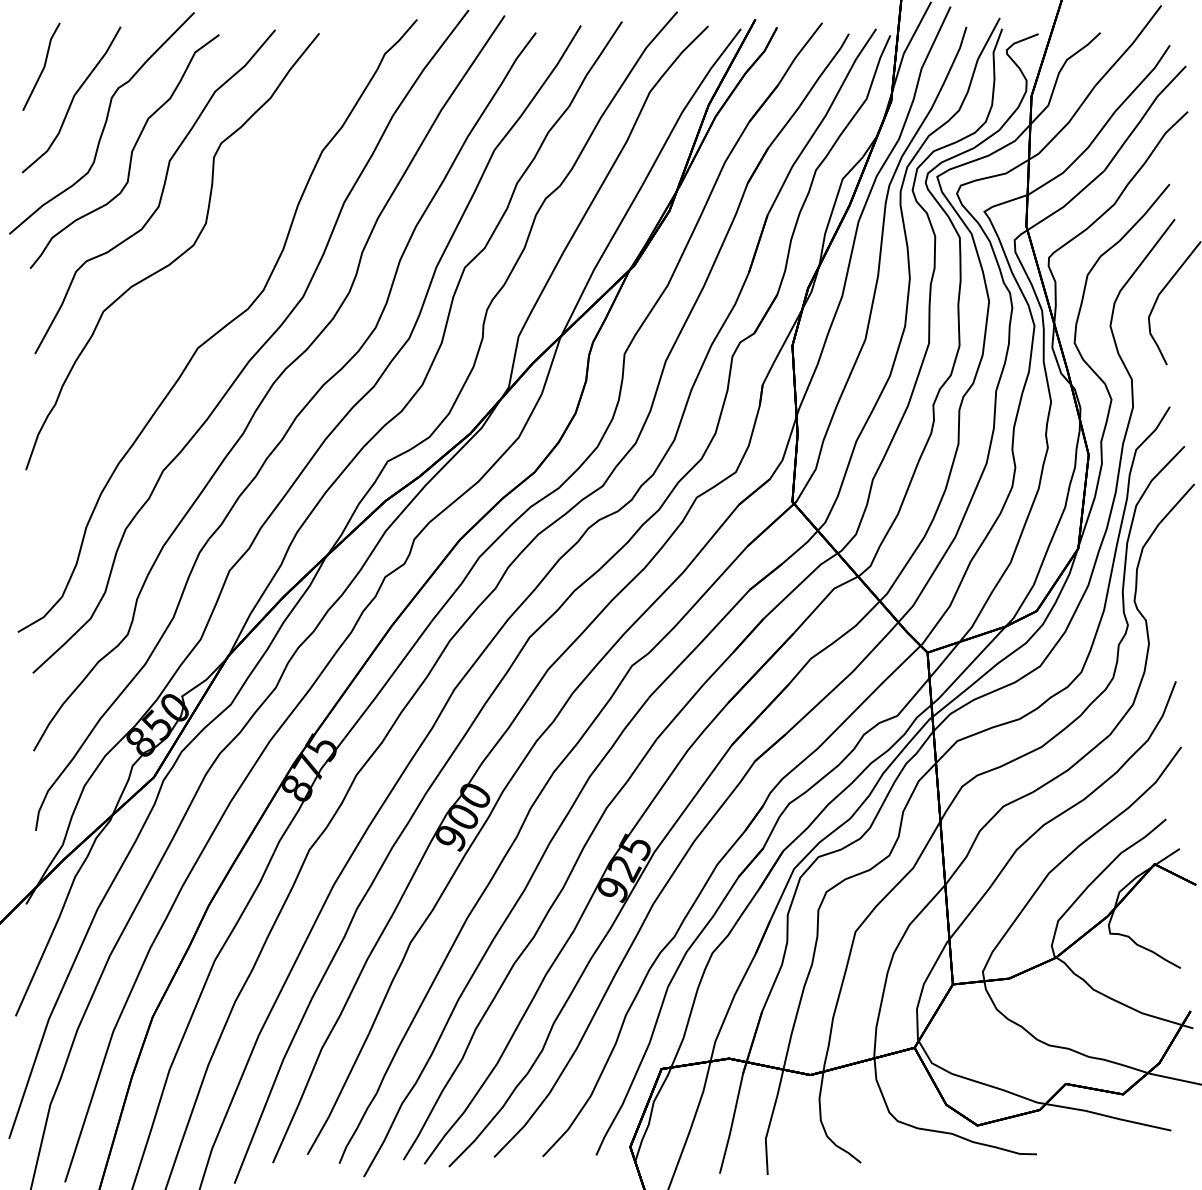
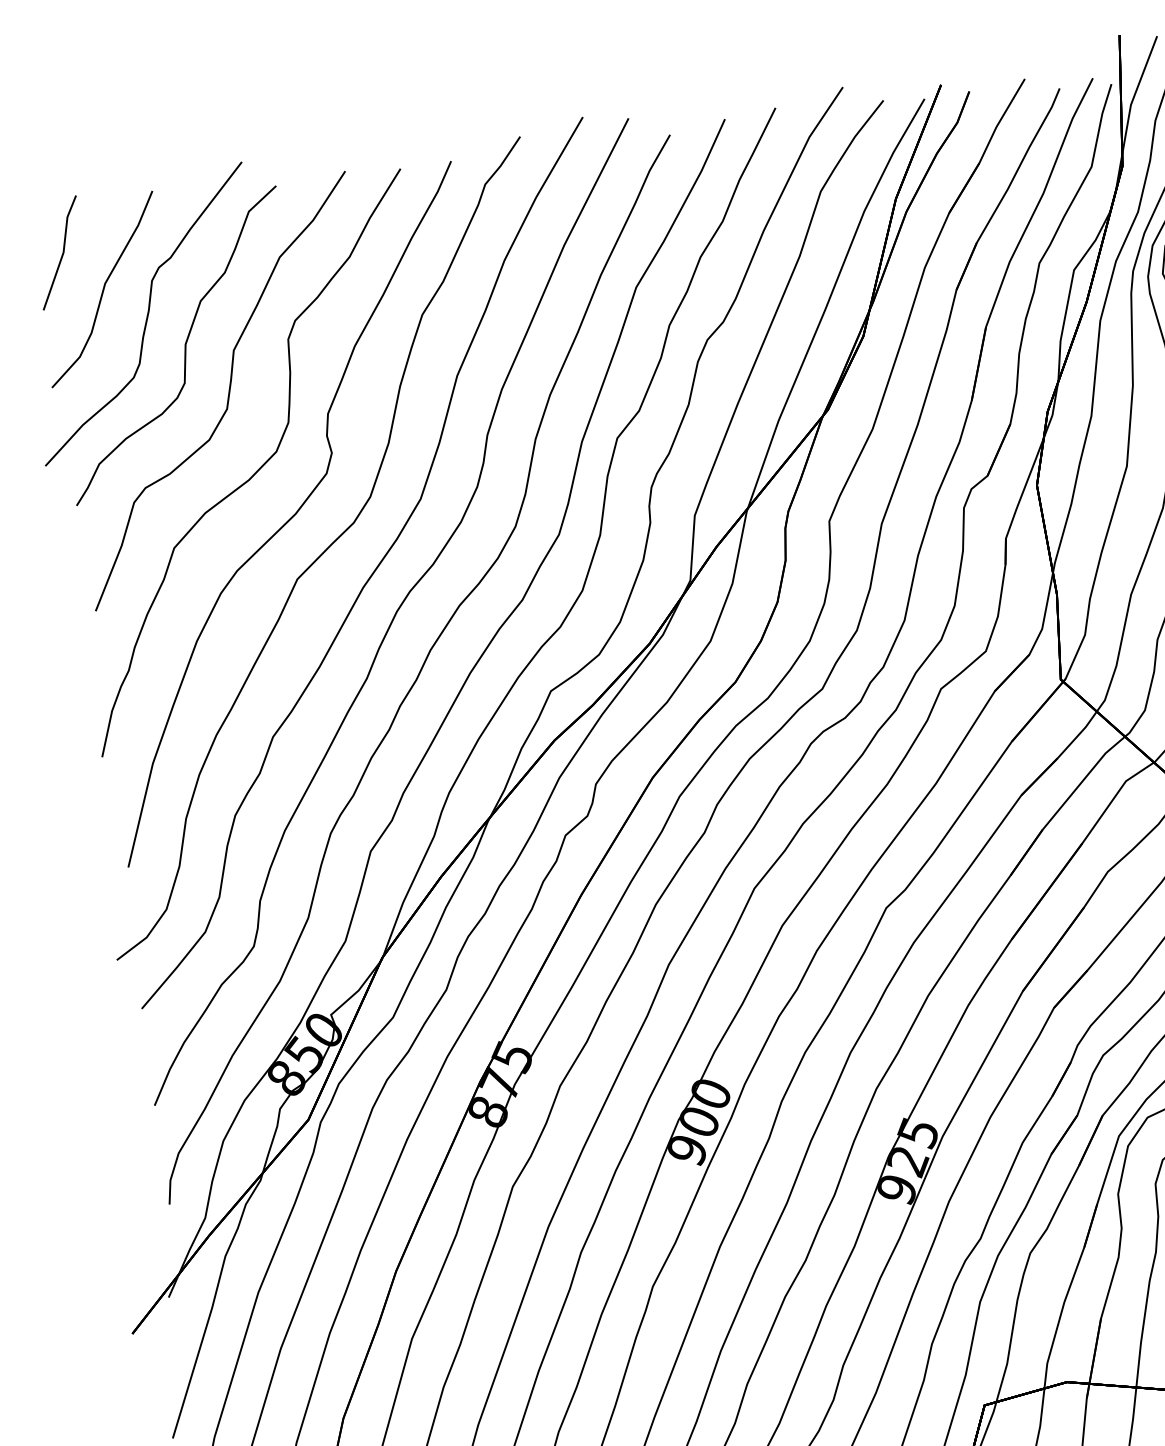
part: (197, 296) -> (289, 514), added

